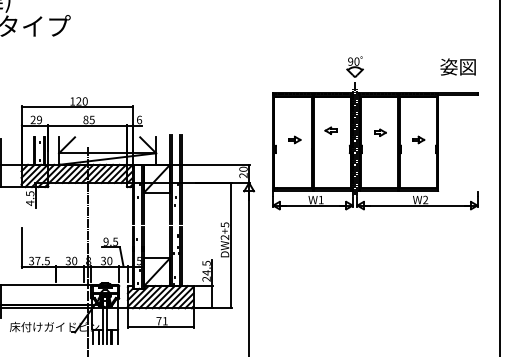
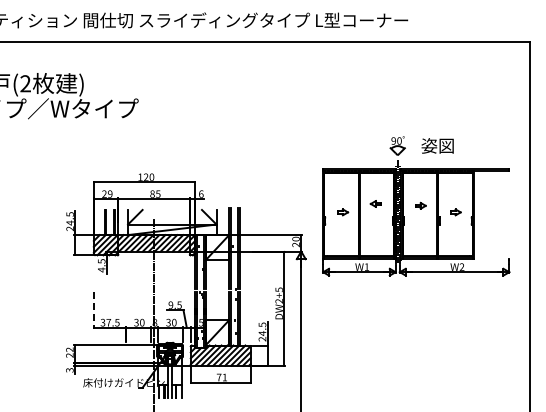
text: (457, 66) -> (437, 145), moved
line: (21, 247) -> (93, 310), solid -> dashed

